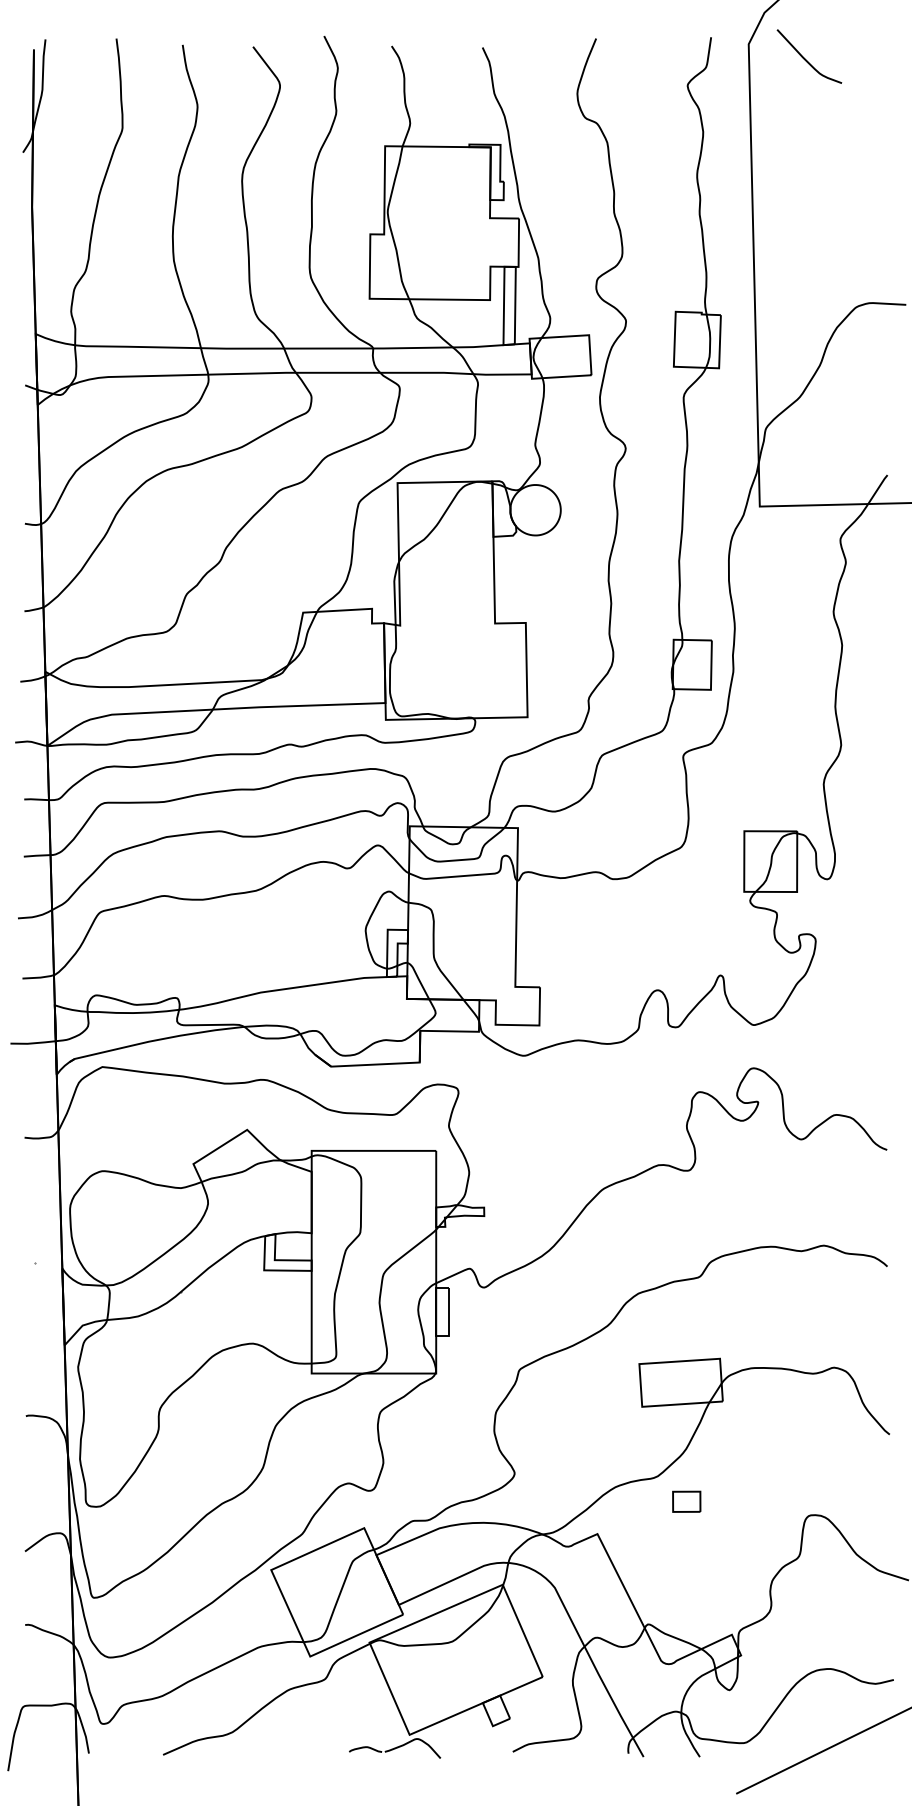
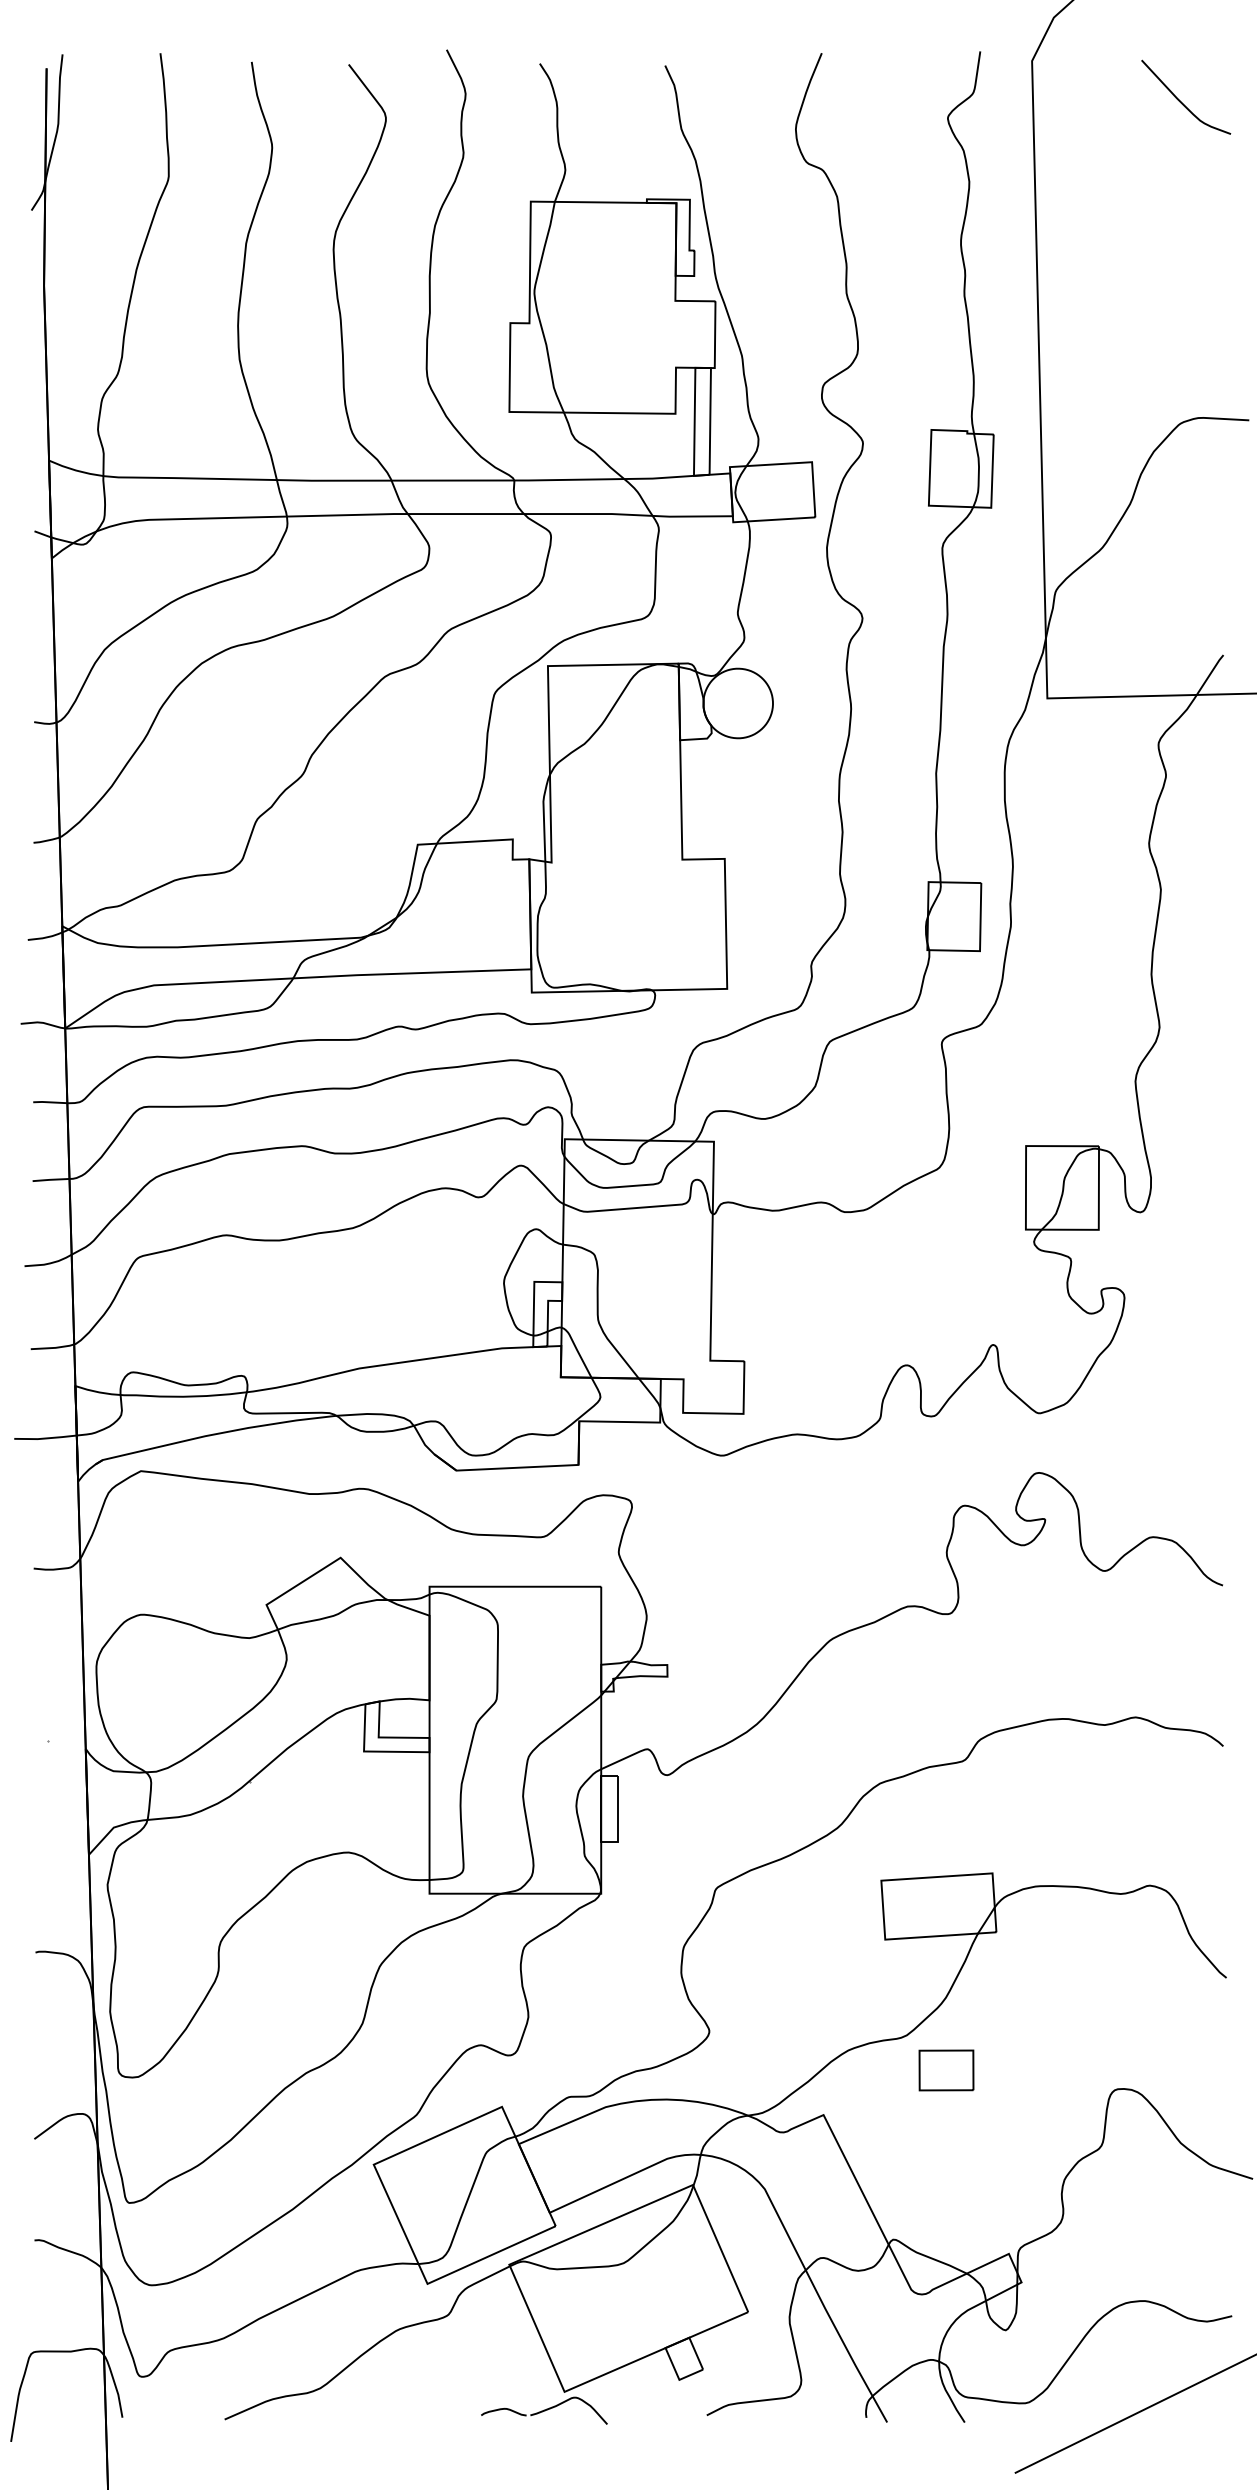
curve: (806, 59) -> (1182, 101), moved
part: (686, 1501) -> (946, 2070), size x1.43

